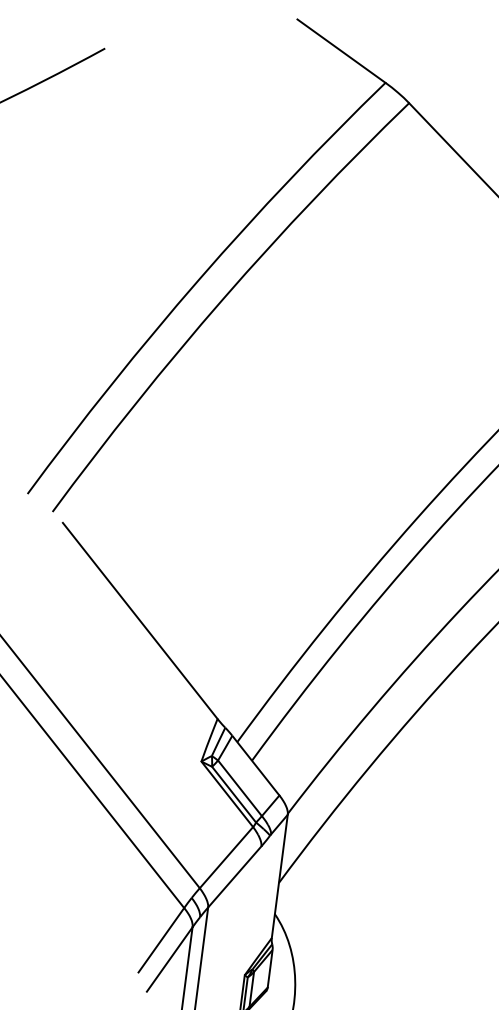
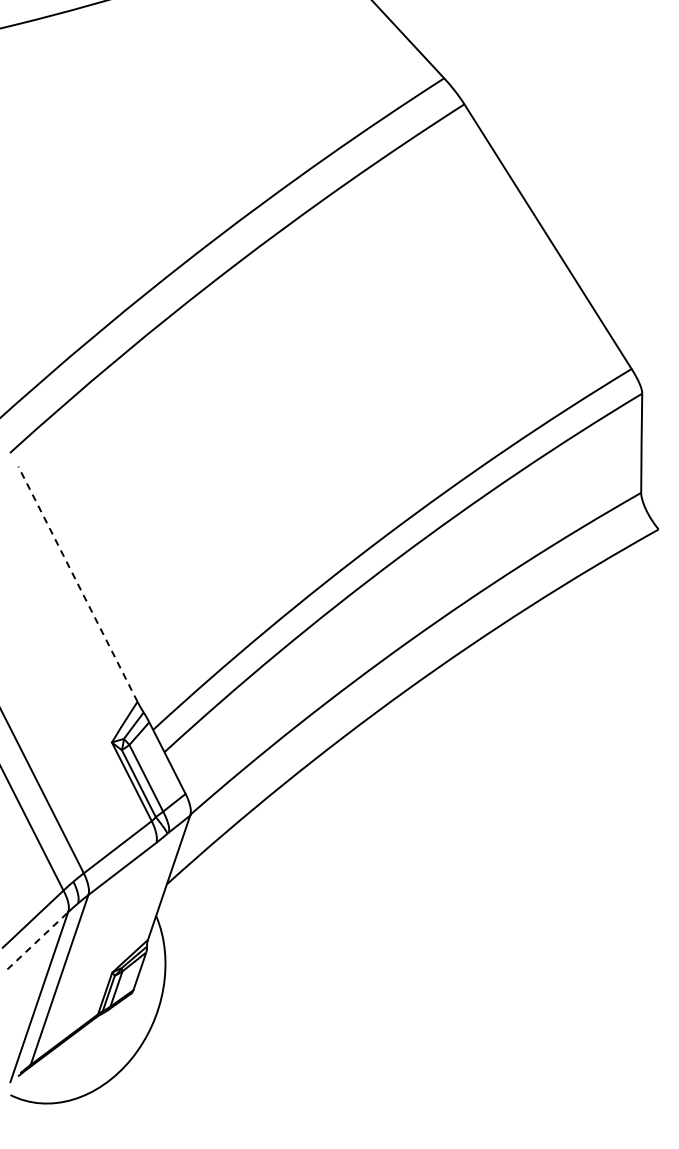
line: (139, 621) -> (77, 584), solid -> dashed
line: (169, 959) -> (37, 940), solid -> dashed

